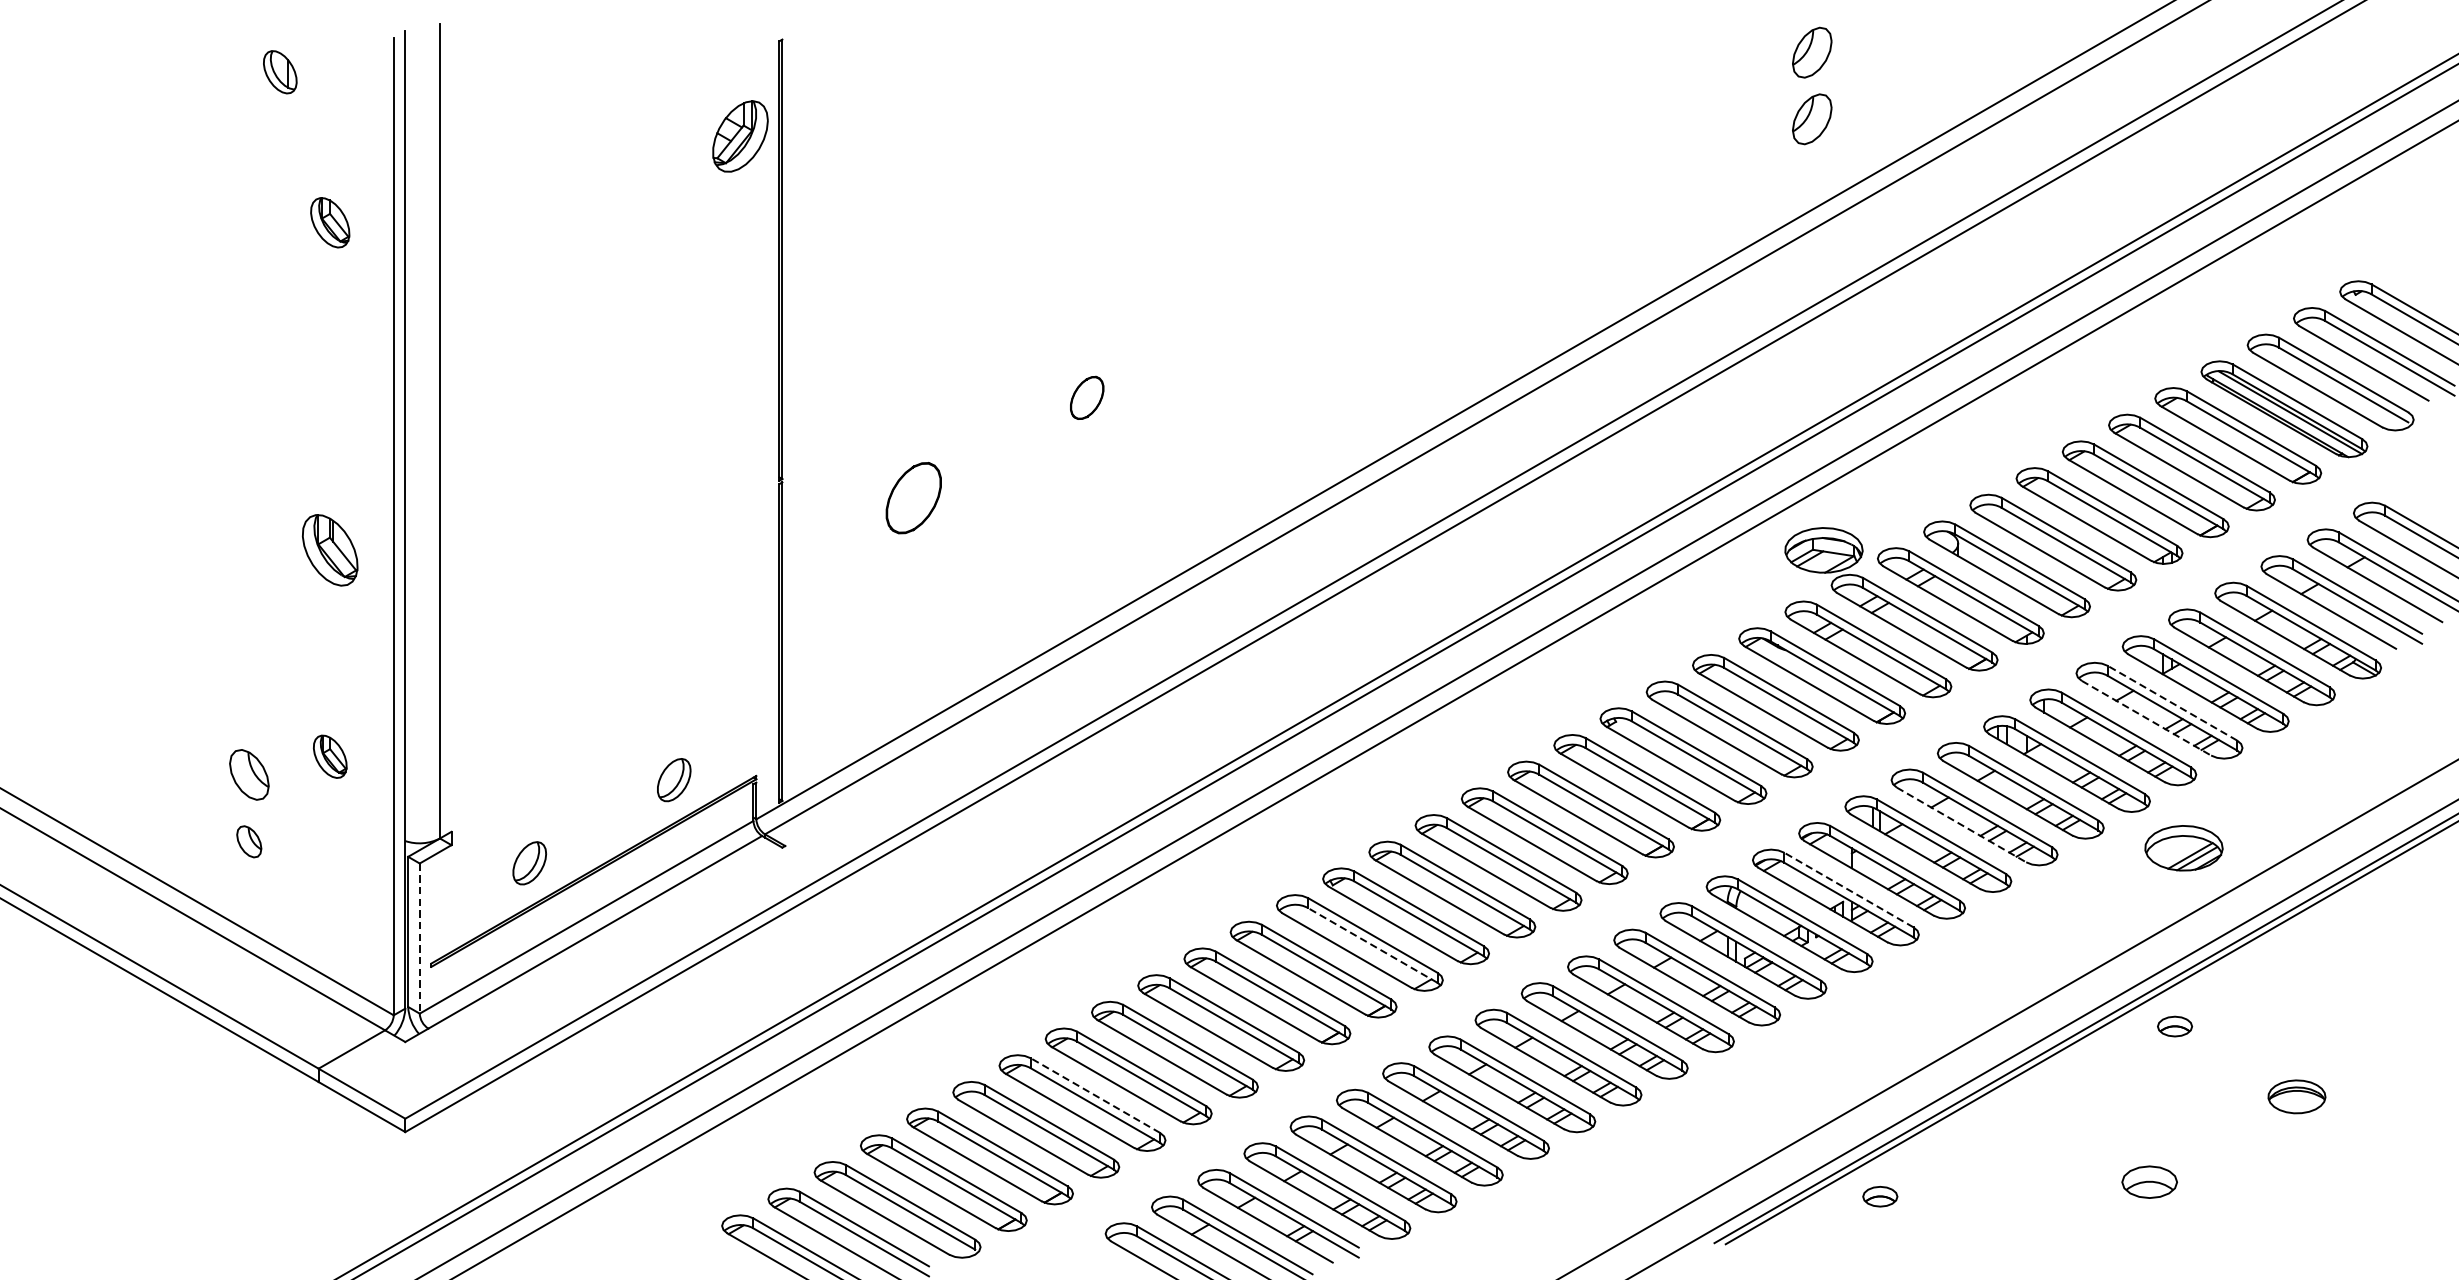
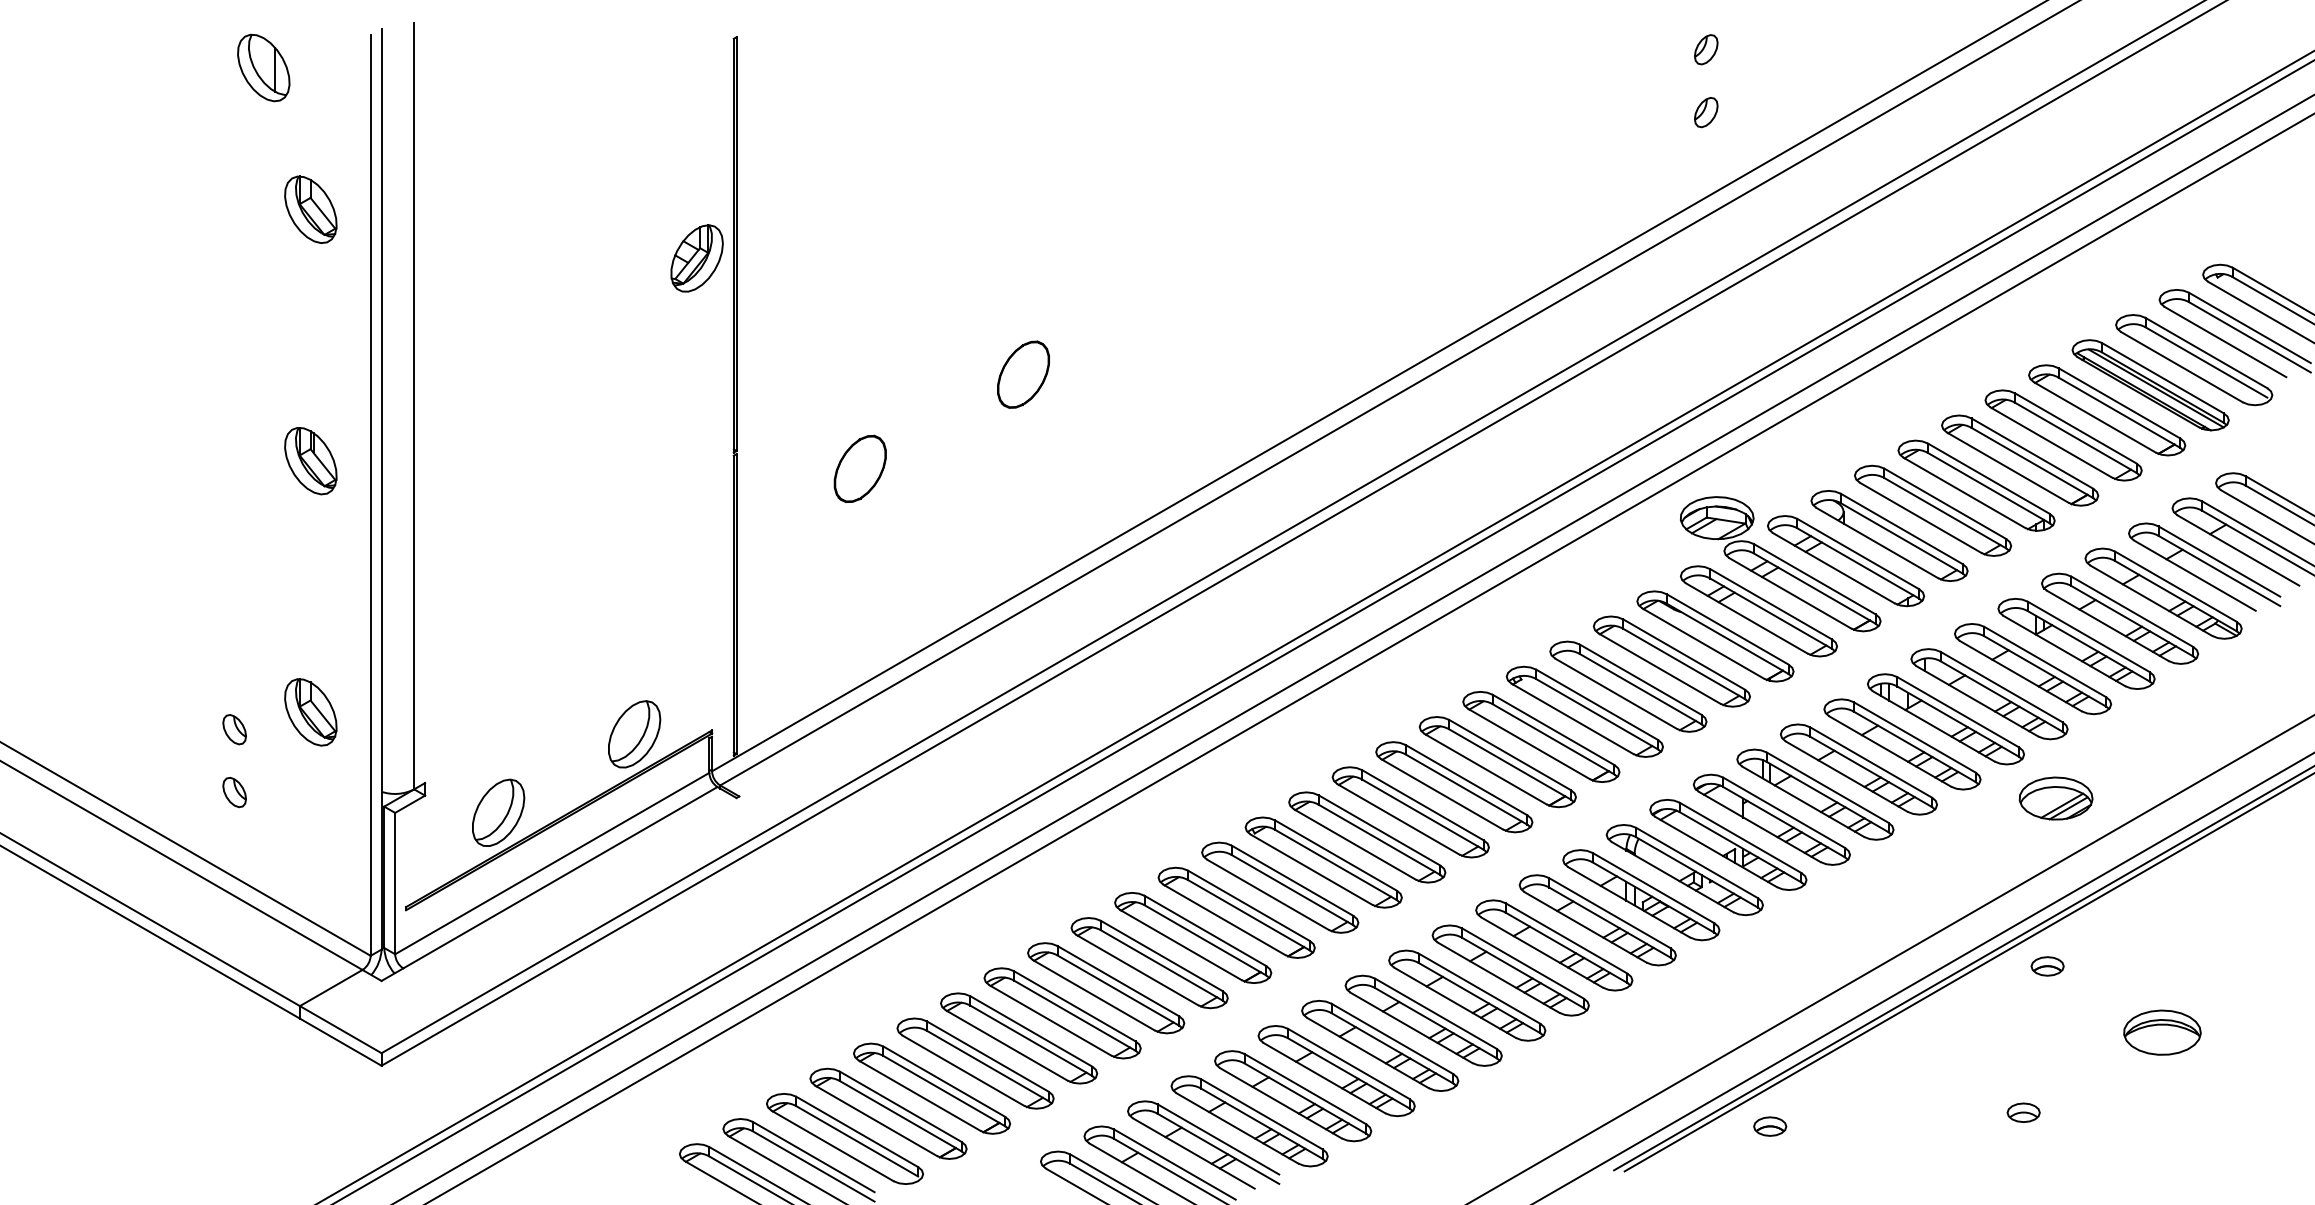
part: (1812, 52) -> (1706, 49), size x0.62
part: (279, 71) -> (263, 67), size x1.67
part: (1812, 119) -> (1706, 112), size x0.62
part: (739, 136) -> (696, 258), moved
part: (329, 222) -> (310, 209), size x1.43
part: (1087, 397) -> (1023, 374), size x1.67
part: (329, 550) -> (310, 461), moved
line: (2171, 702) -> (2044, 661), dashed -> solid
line: (2147, 718) -> (2021, 676), dashed -> solid
part: (329, 756) -> (310, 712), size x1.67
part: (249, 774) -> (234, 729), size x0.62
part: (673, 780) -> (634, 734), size x1.67
line: (1962, 824) -> (1847, 776), dashed -> solid
part: (529, 863) -> (498, 812), size x1.67
line: (1848, 889) -> (1740, 837), dashed -> solid
line: (420, 938) -> (395, 883), dashed -> solid
line: (1372, 944) -> (1292, 889), dashed -> solid
line: (1094, 1095) -> (1030, 1031), dashed -> solid
part: (2297, 1096) -> (2162, 1032), size x1.43
part: (2149, 1181) -> (2023, 1112), size x0.62

